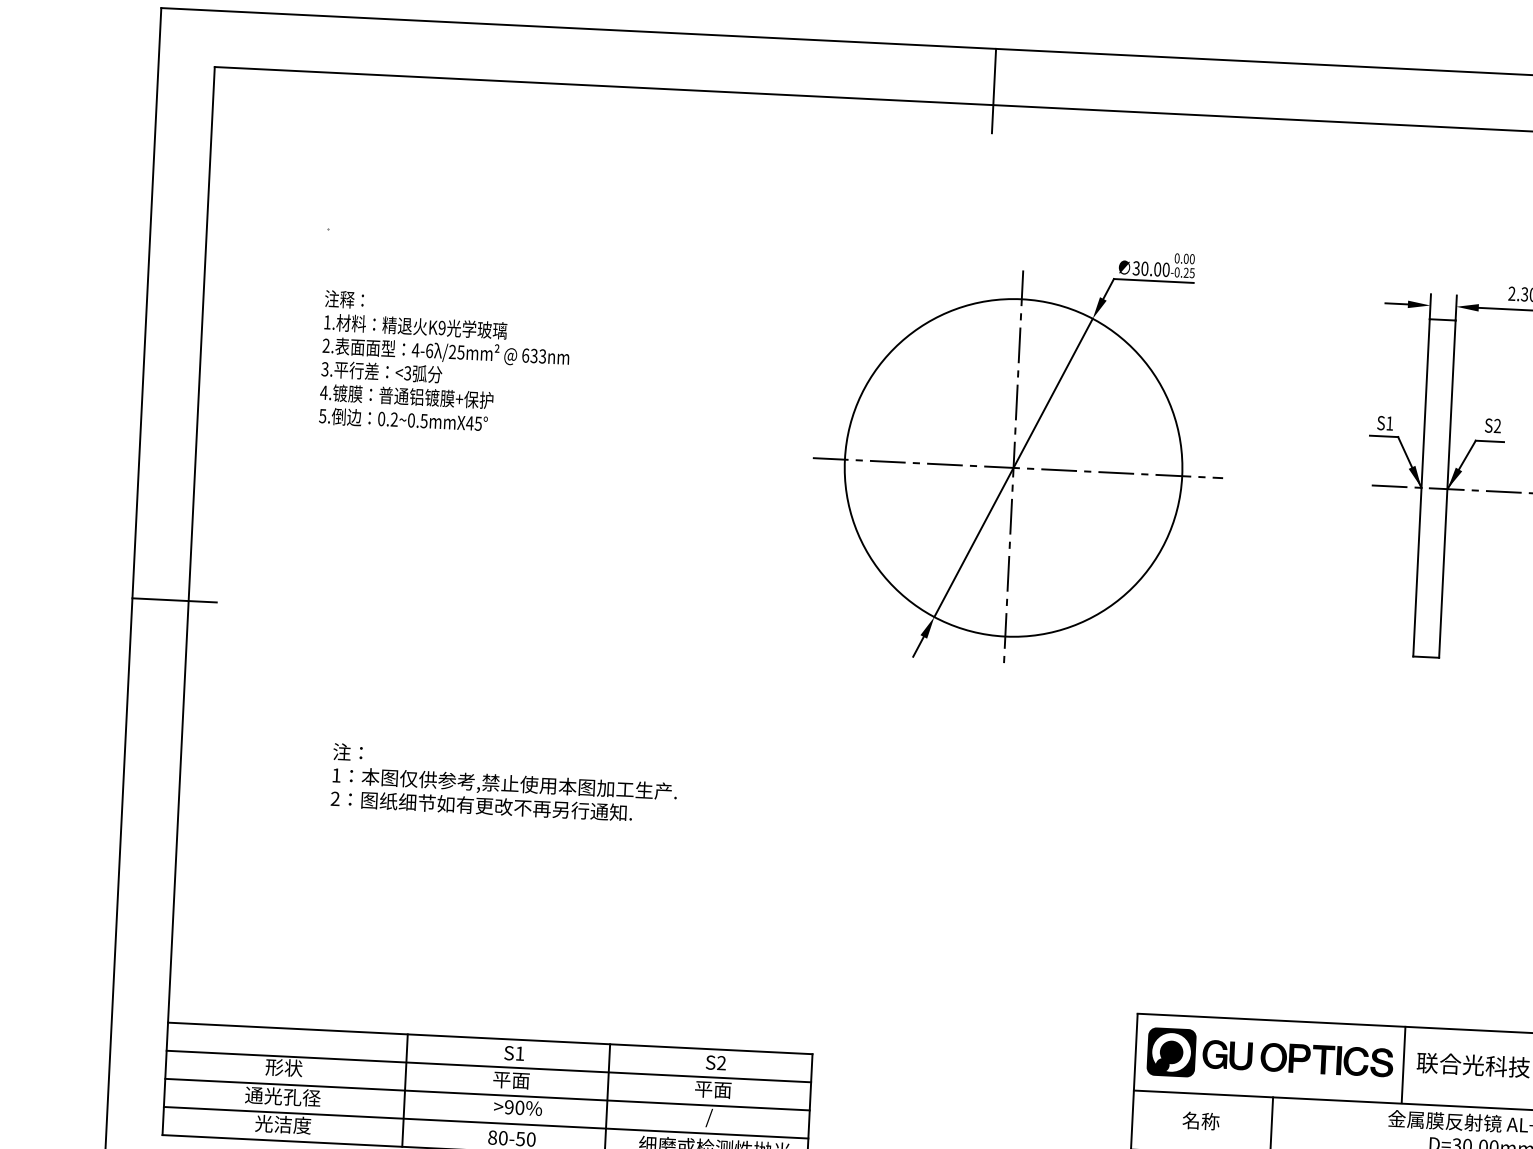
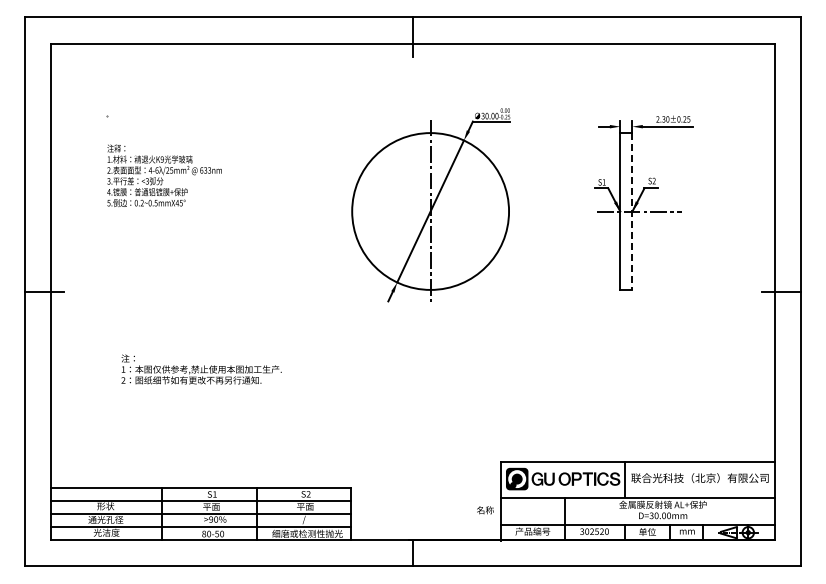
line: (1017, 468) -> (432, 211), removed
line: (1447, 491) -> (632, 212), solid -> dashed
text: (1201, 1121) -> (485, 510), moved

